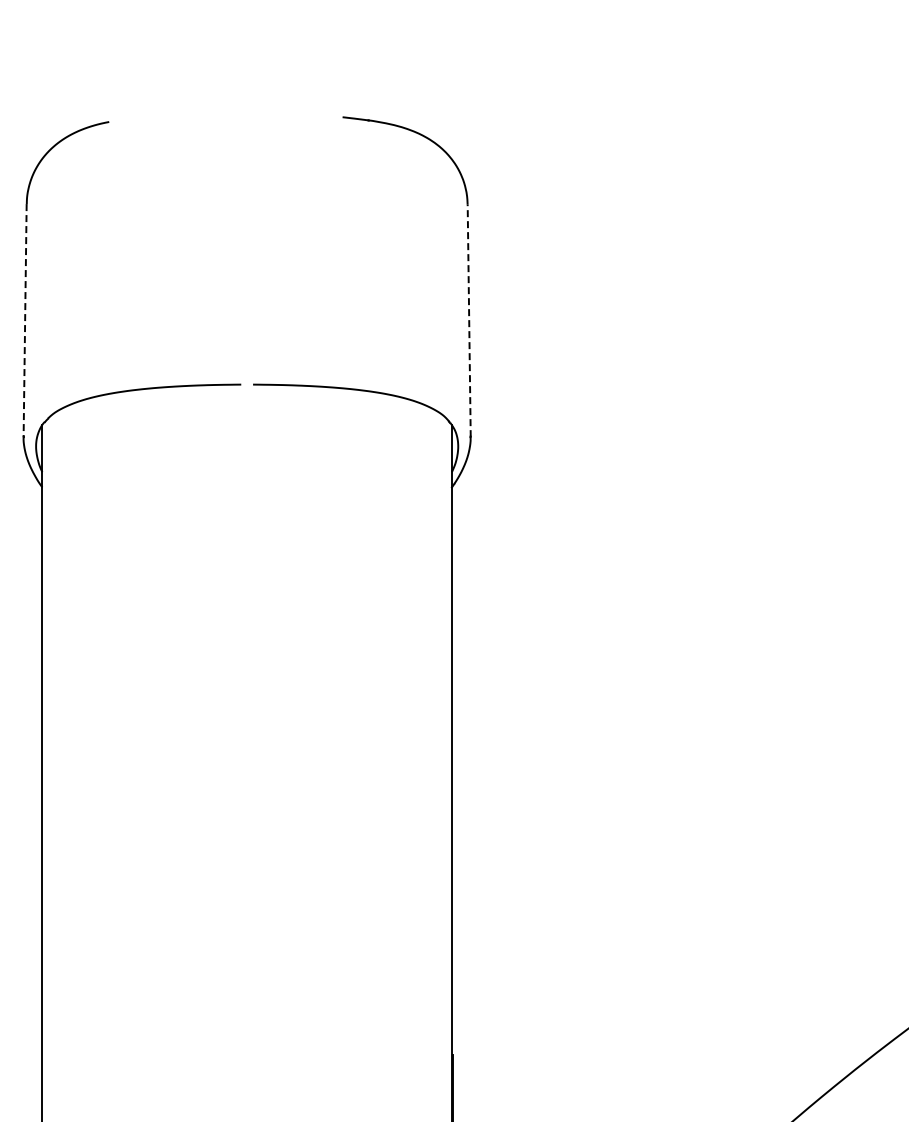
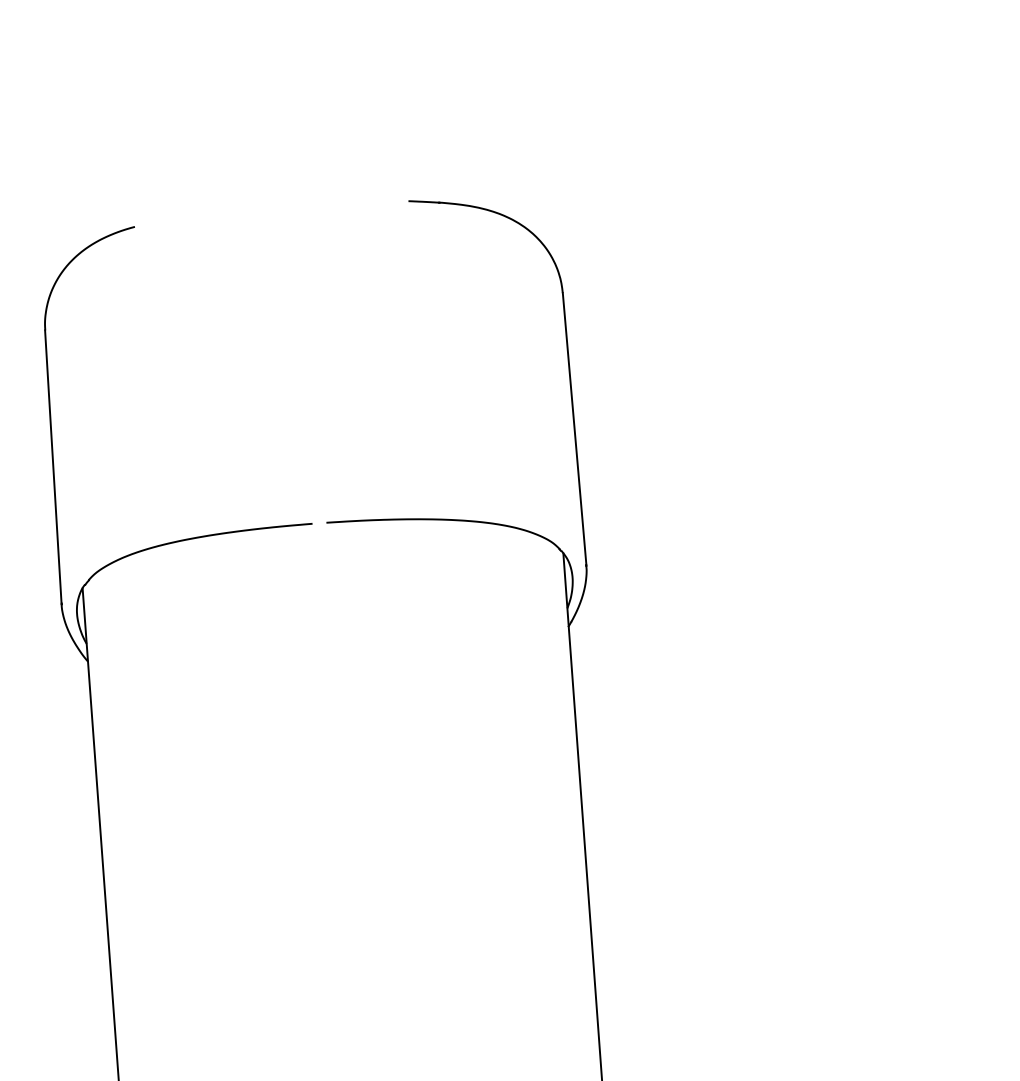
line: (25, 320) -> (53, 467), dashed -> solid
line: (469, 320) -> (574, 428), dashed -> solid

